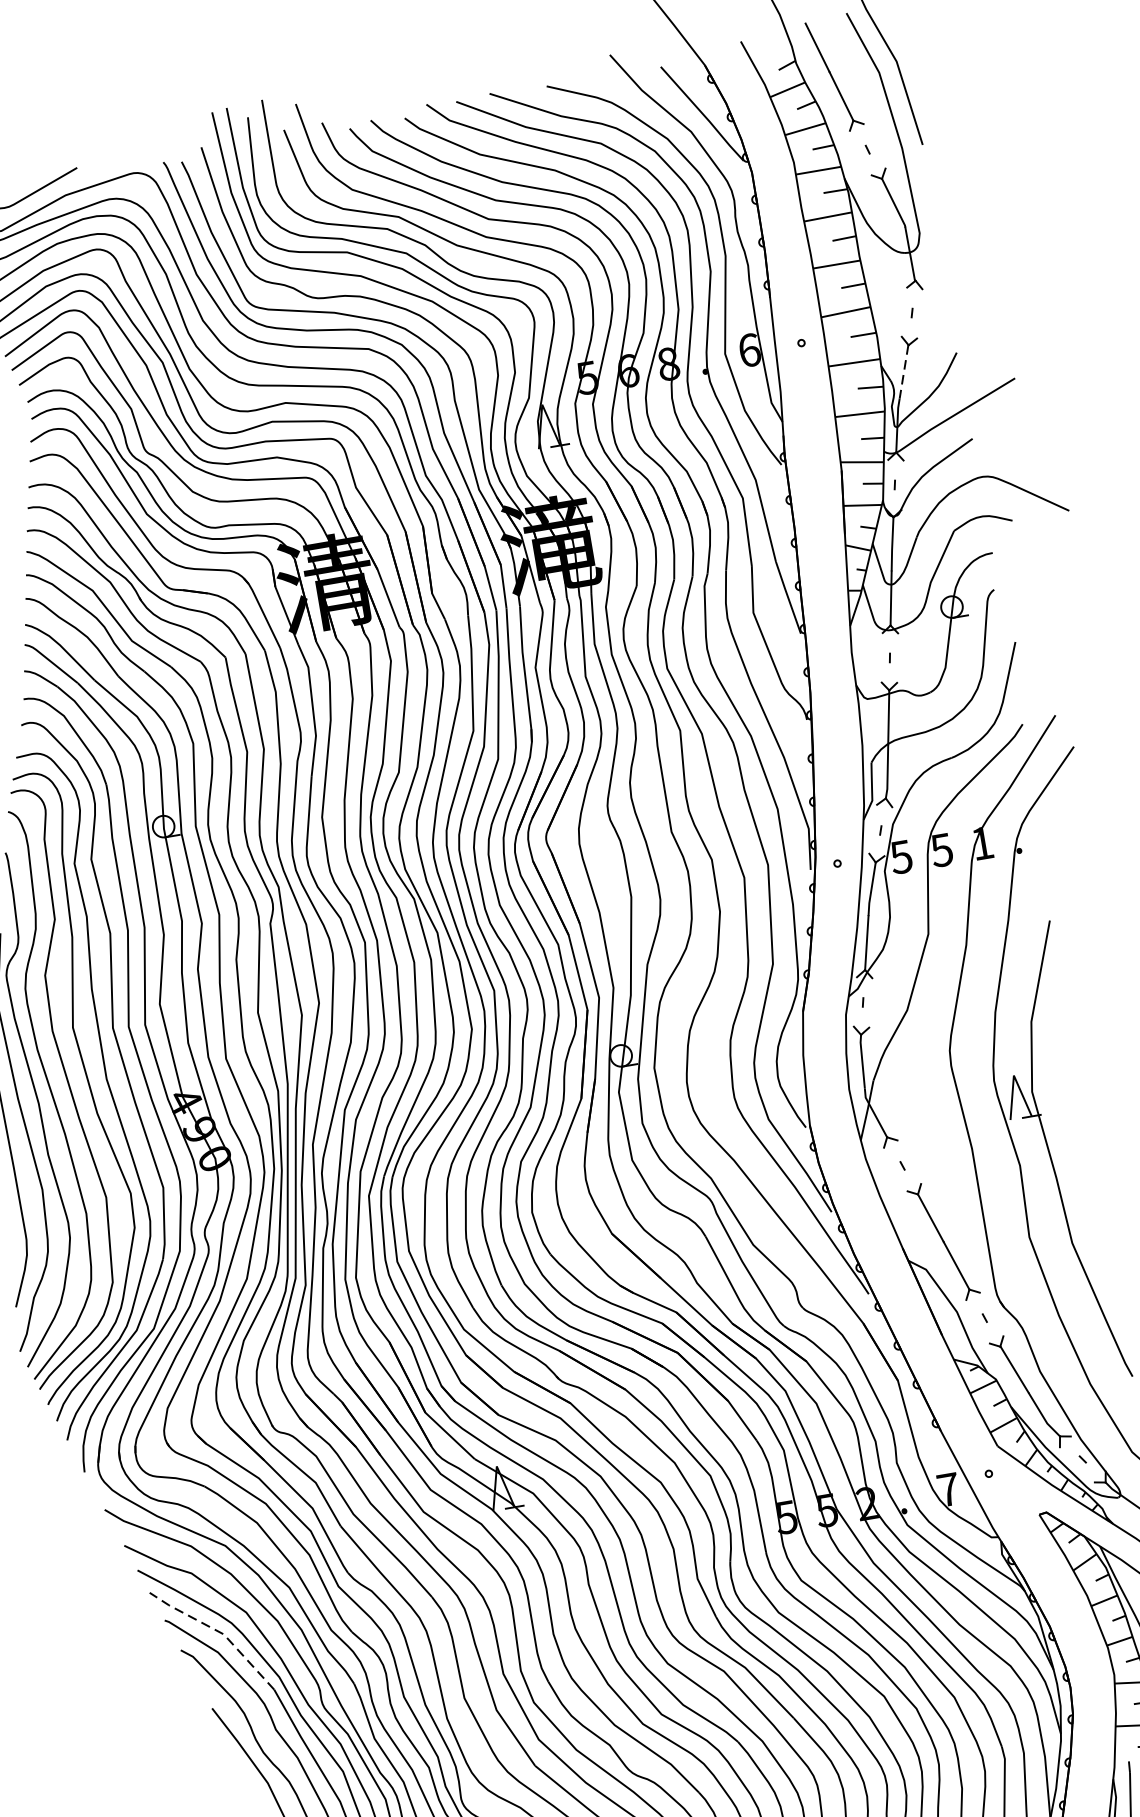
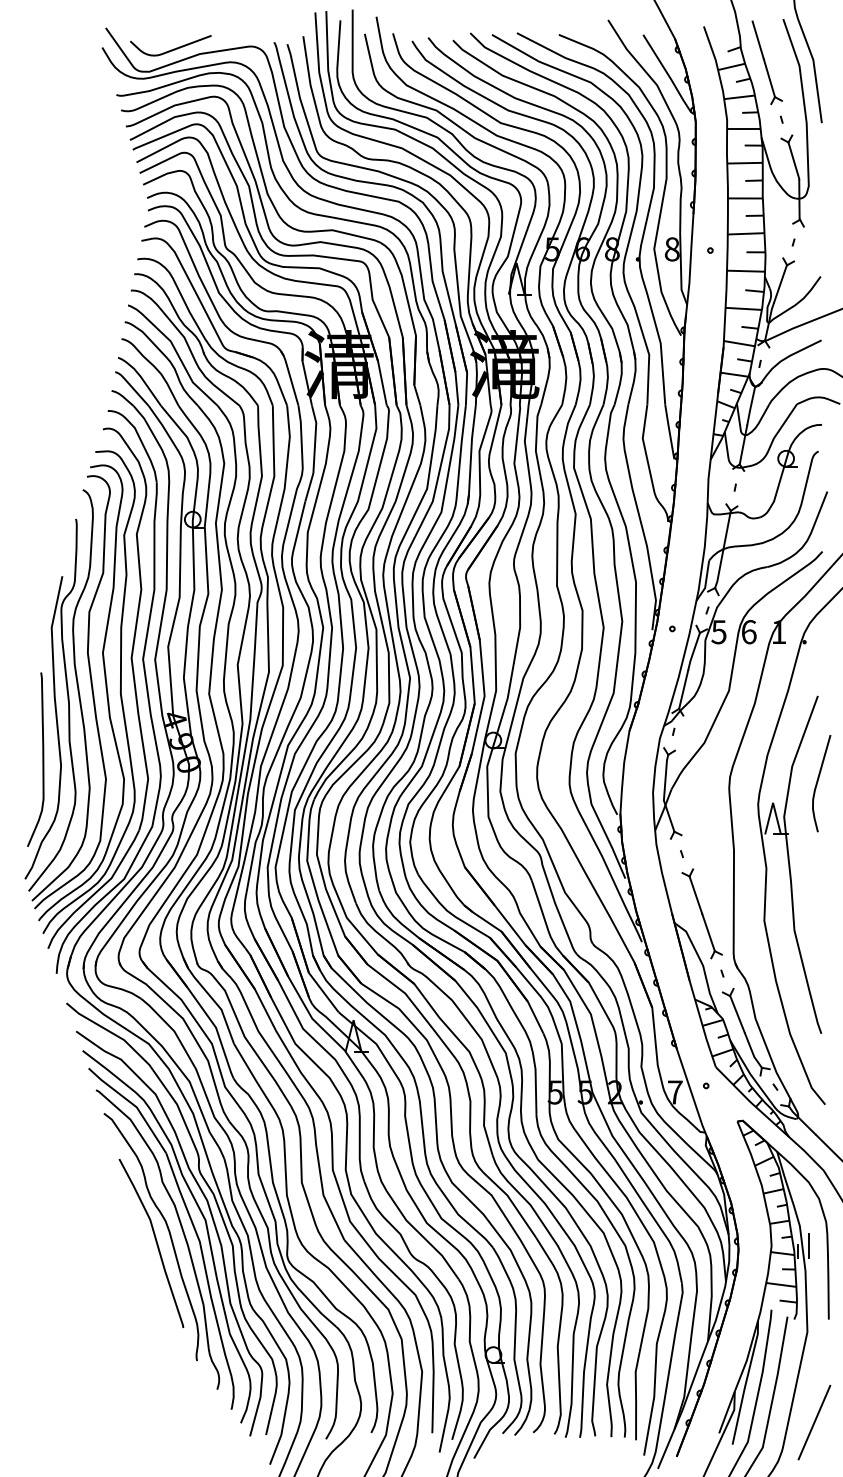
text: (748, 350) -> (671, 249), 6 -> 8
line: (903, 371) -> (780, 283), dashed -> solid
text: (941, 850) -> (748, 632), 5 -> 6
curve: (1070, 1037) -> (818, 782), added
line: (218, 1631) -> (133, 1104), dashed -> solid

